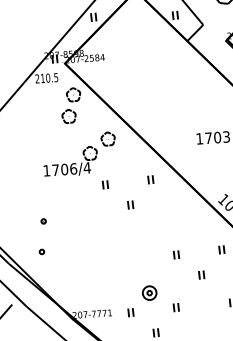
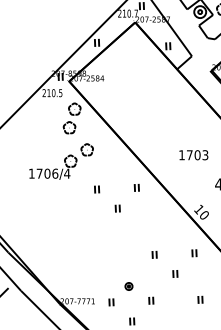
part: (79, 154) -> (61, 161), moved
part: (42, 224) -> (39, 220), removed
part: (149, 293) -> (128, 286), size x0.6

